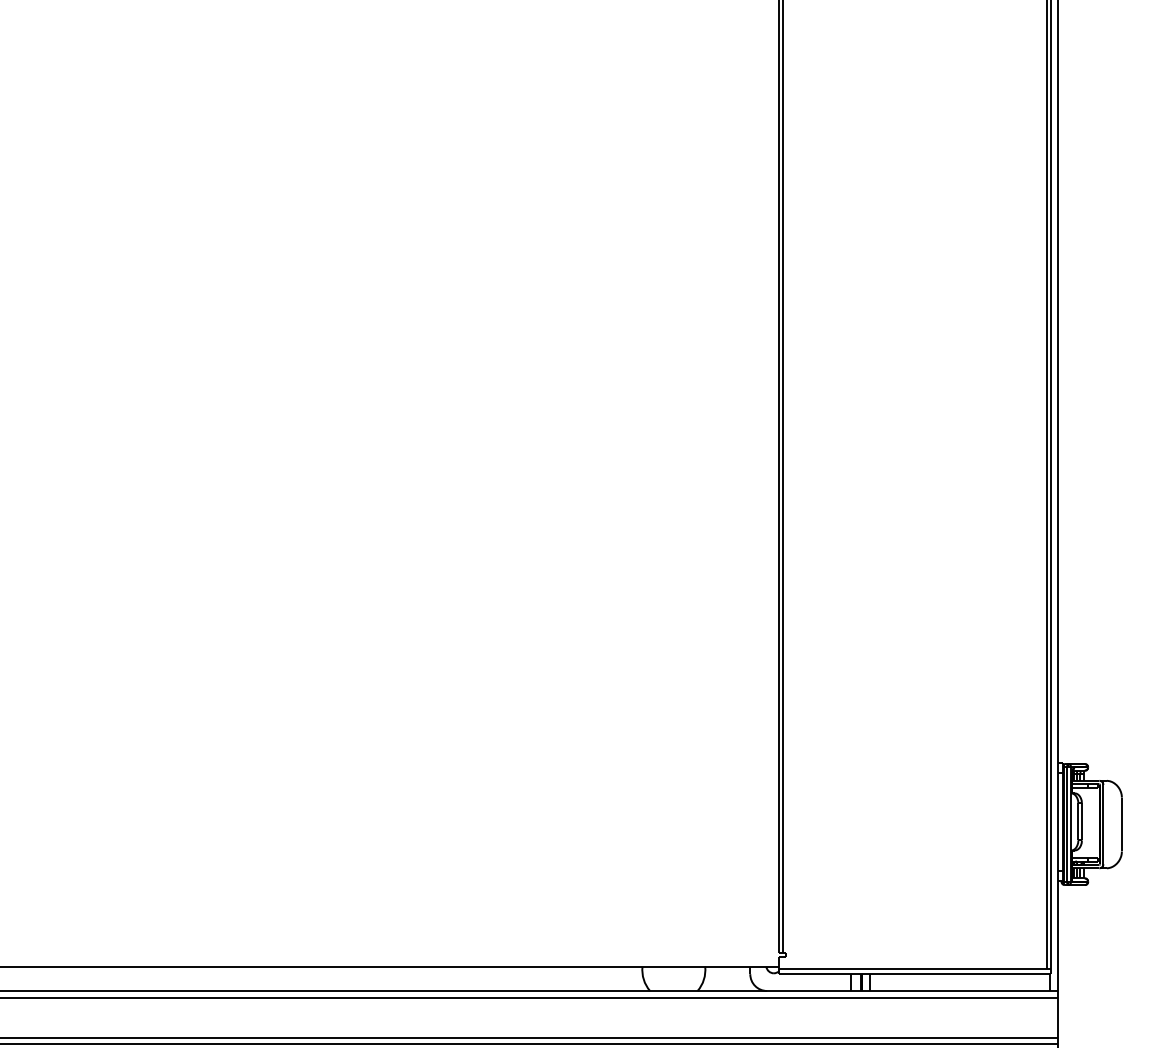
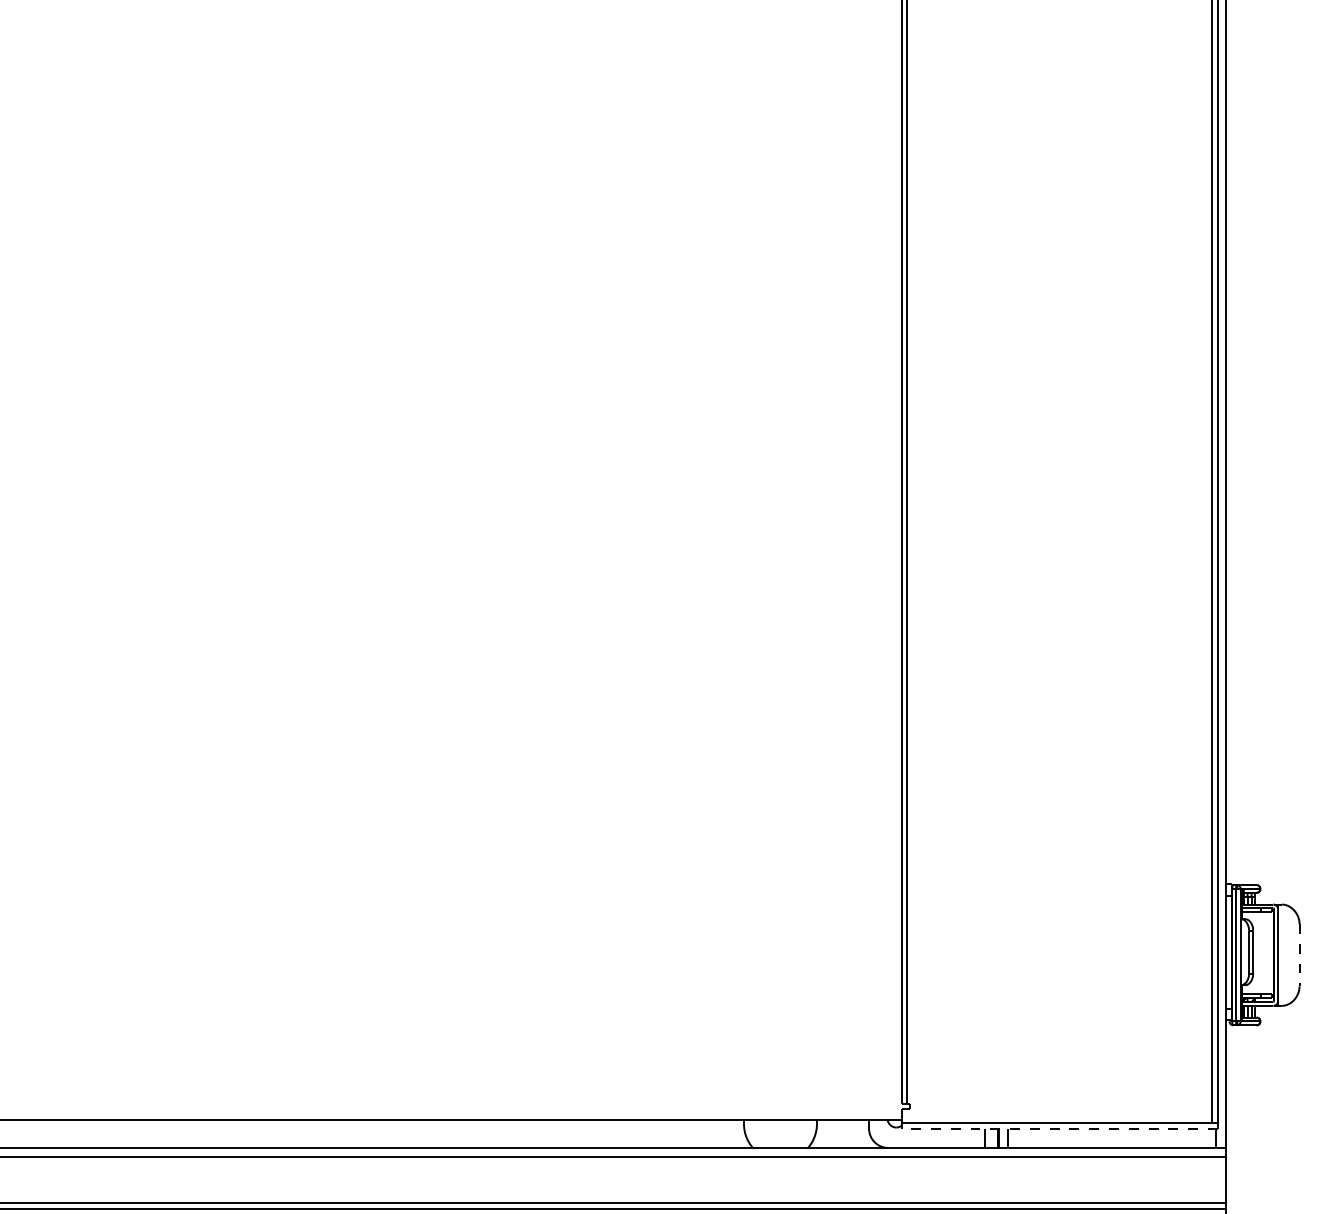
line: (1121, 824) -> (1299, 955), solid -> dashed
line: (914, 974) -> (1059, 1128), solid -> dashed

